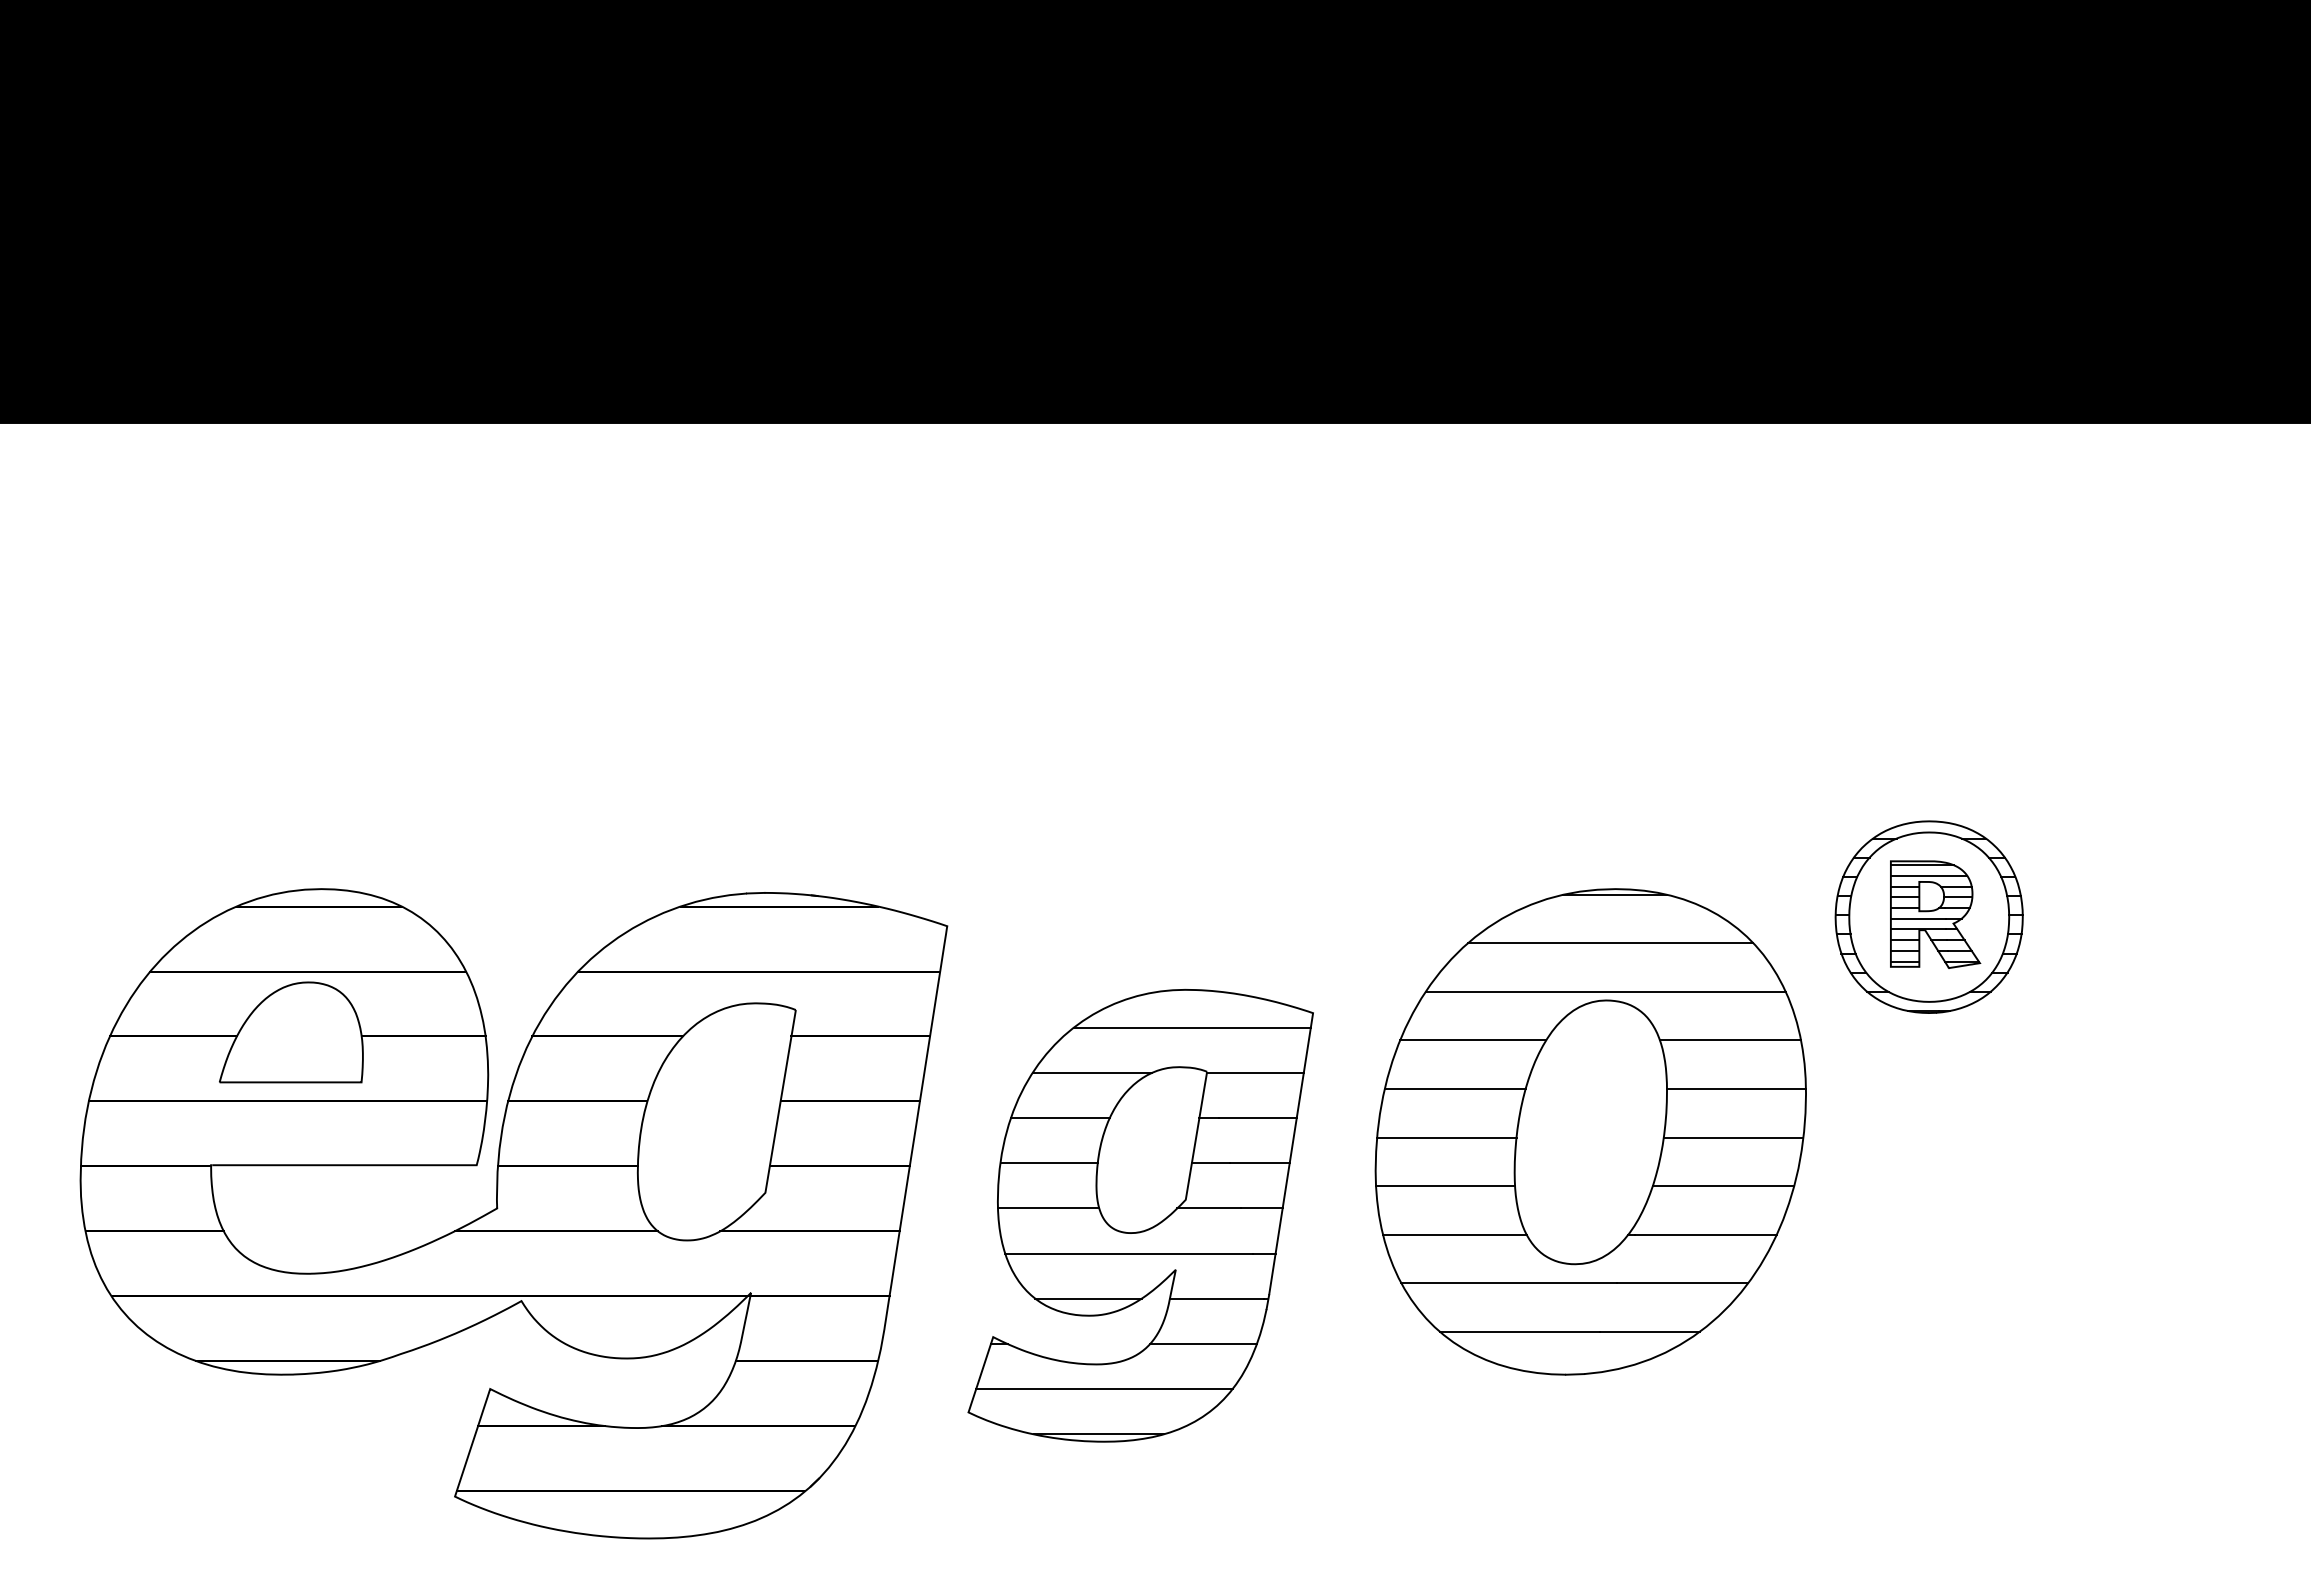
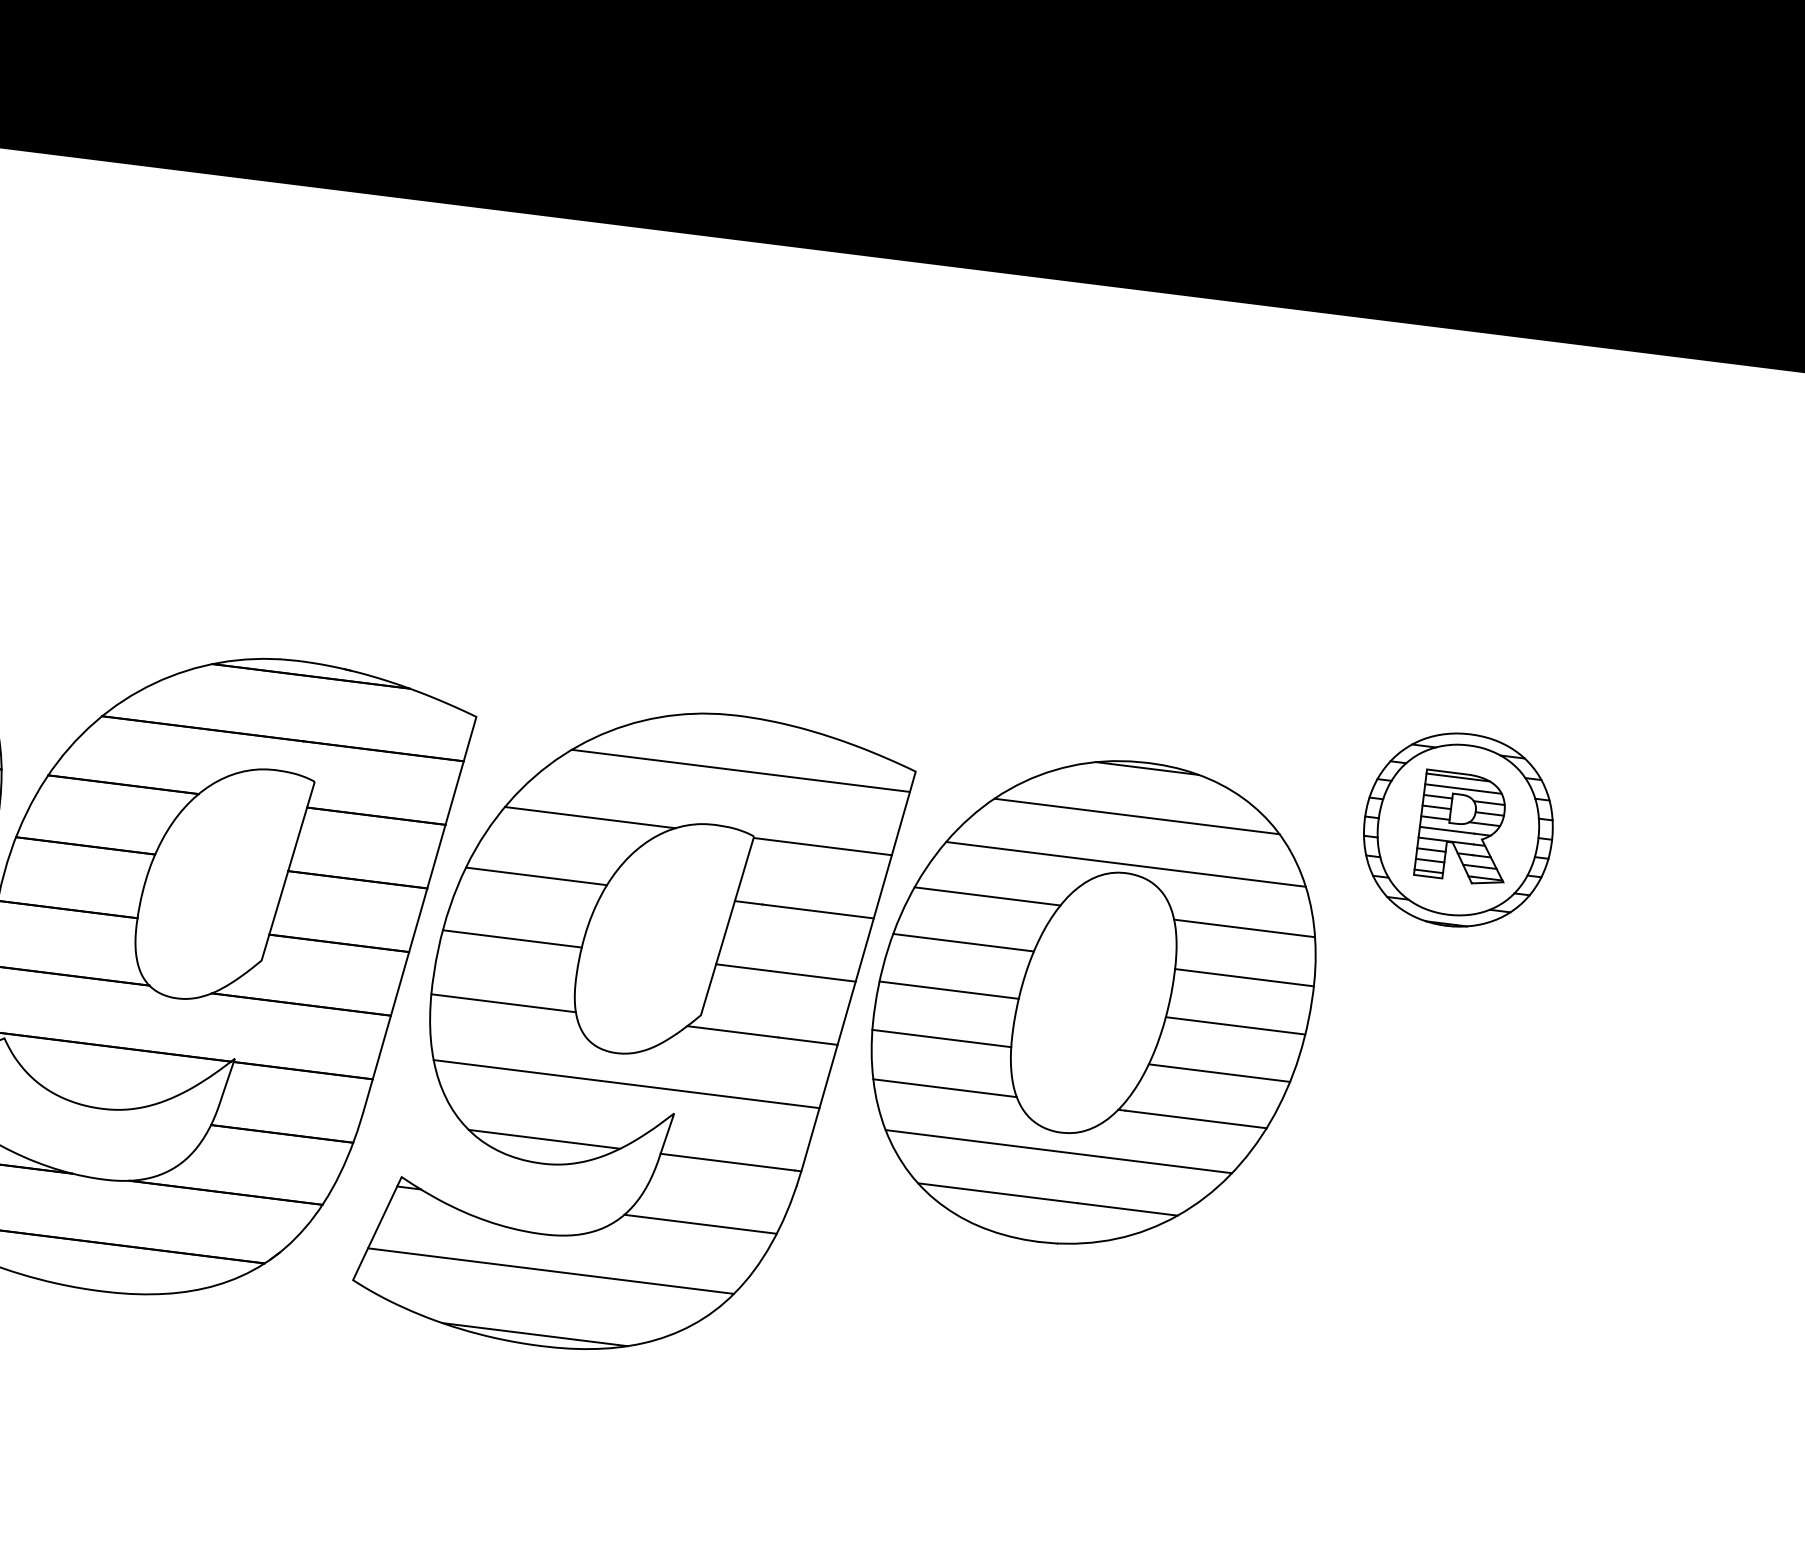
part: (1140, 1215) -> (633, 1029), size x1.43

